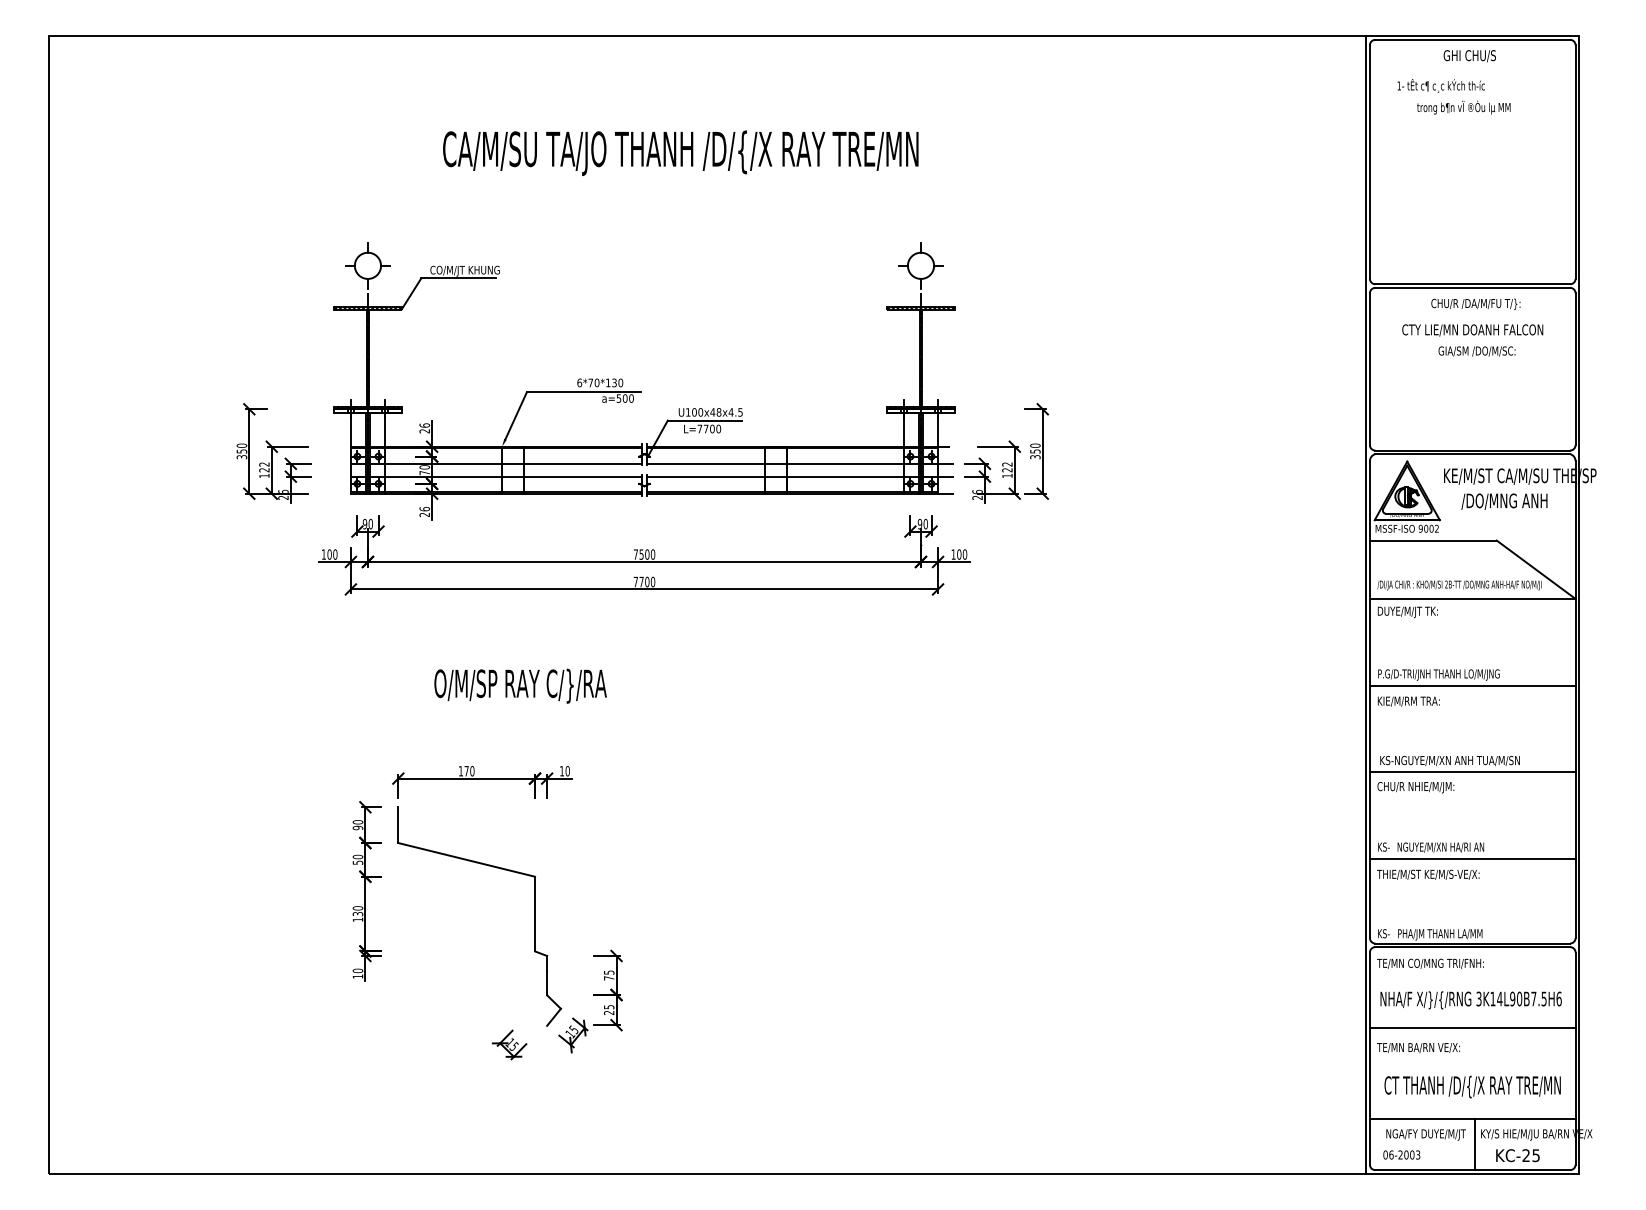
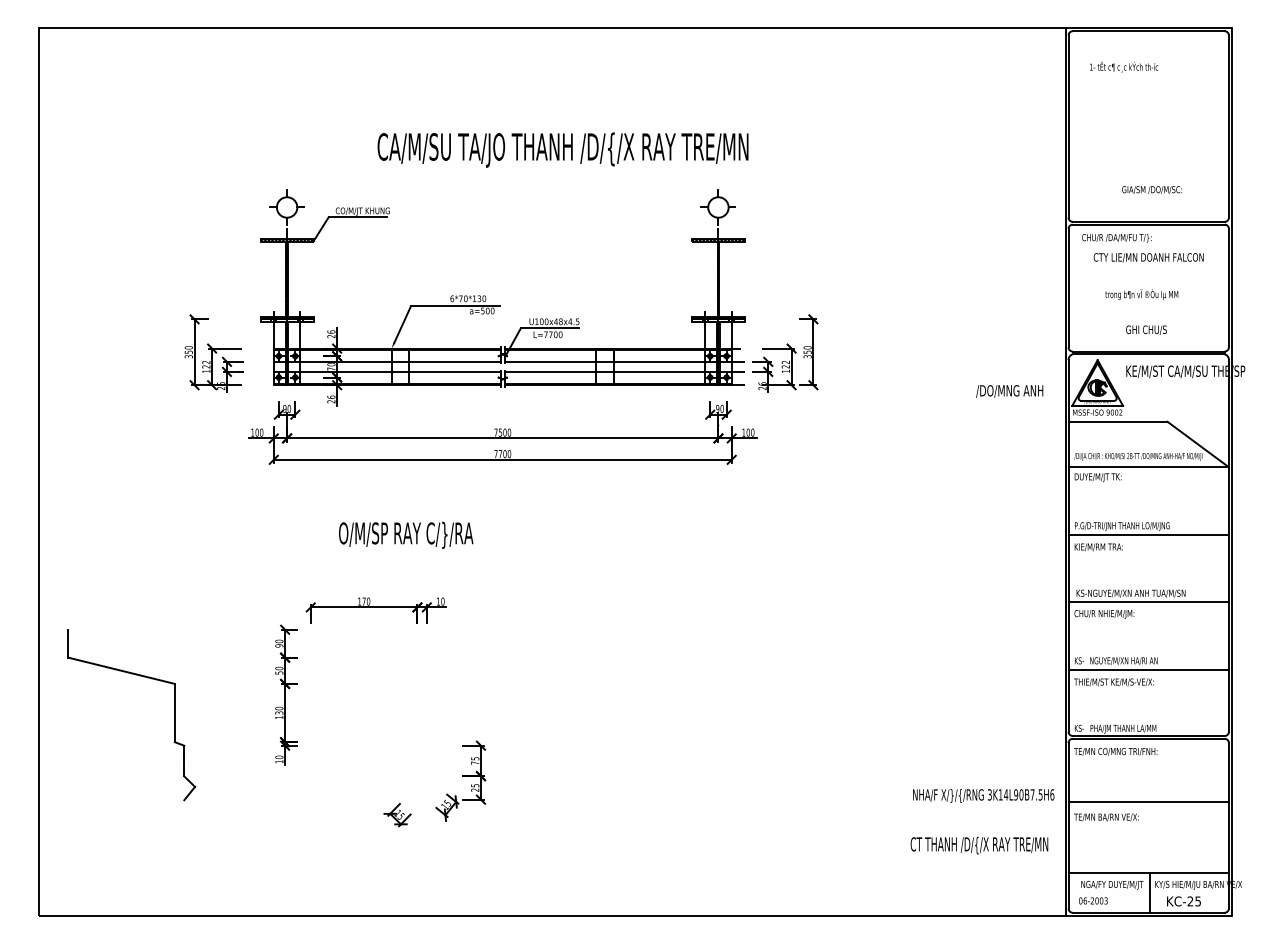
text: (1469, 56) -> (1146, 330), moved
text: (1463, 107) -> (1141, 294), moved
text: (680, 152) -> (562, 149), moved
text: (1475, 303) -> (1116, 237), moved
text: (1476, 351) -> (1151, 190), moved
text: (1504, 501) -> (1009, 391), moved
part: (492, 867) -> (141, 676), moved
text: (1470, 1000) -> (983, 796), moved
text: (1472, 1086) -> (979, 845), moved

